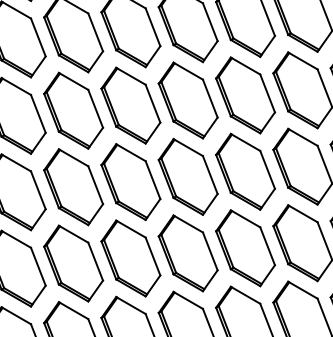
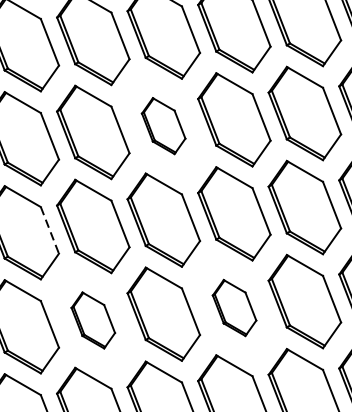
part: (187, 100) -> (162, 126), size x0.6
line: (95, 185) -> (49, 230), solid -> dashed
part: (245, 248) -> (234, 308), size x0.6
part: (130, 258) -> (92, 320), size x0.6

